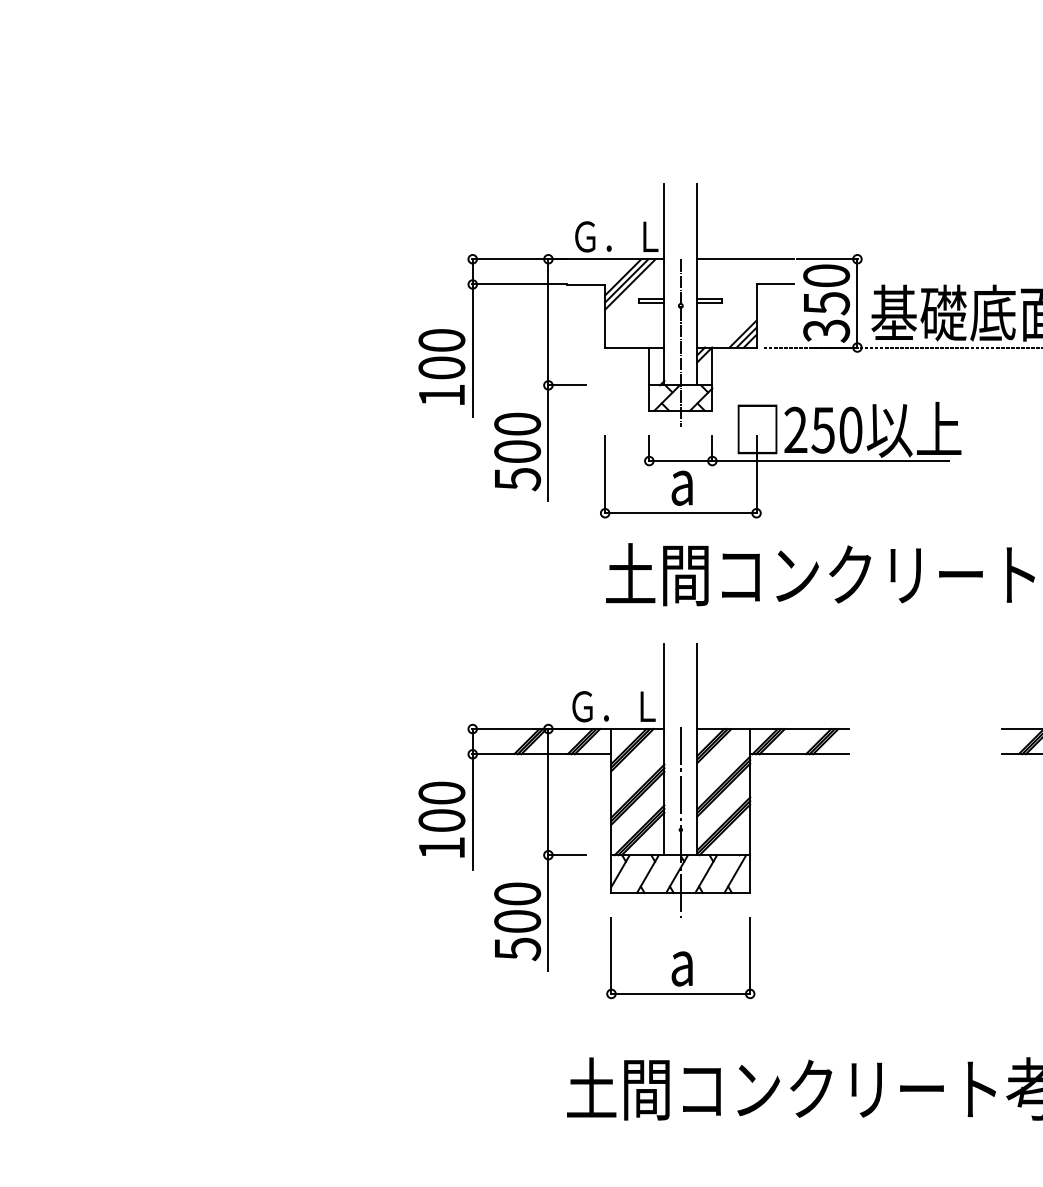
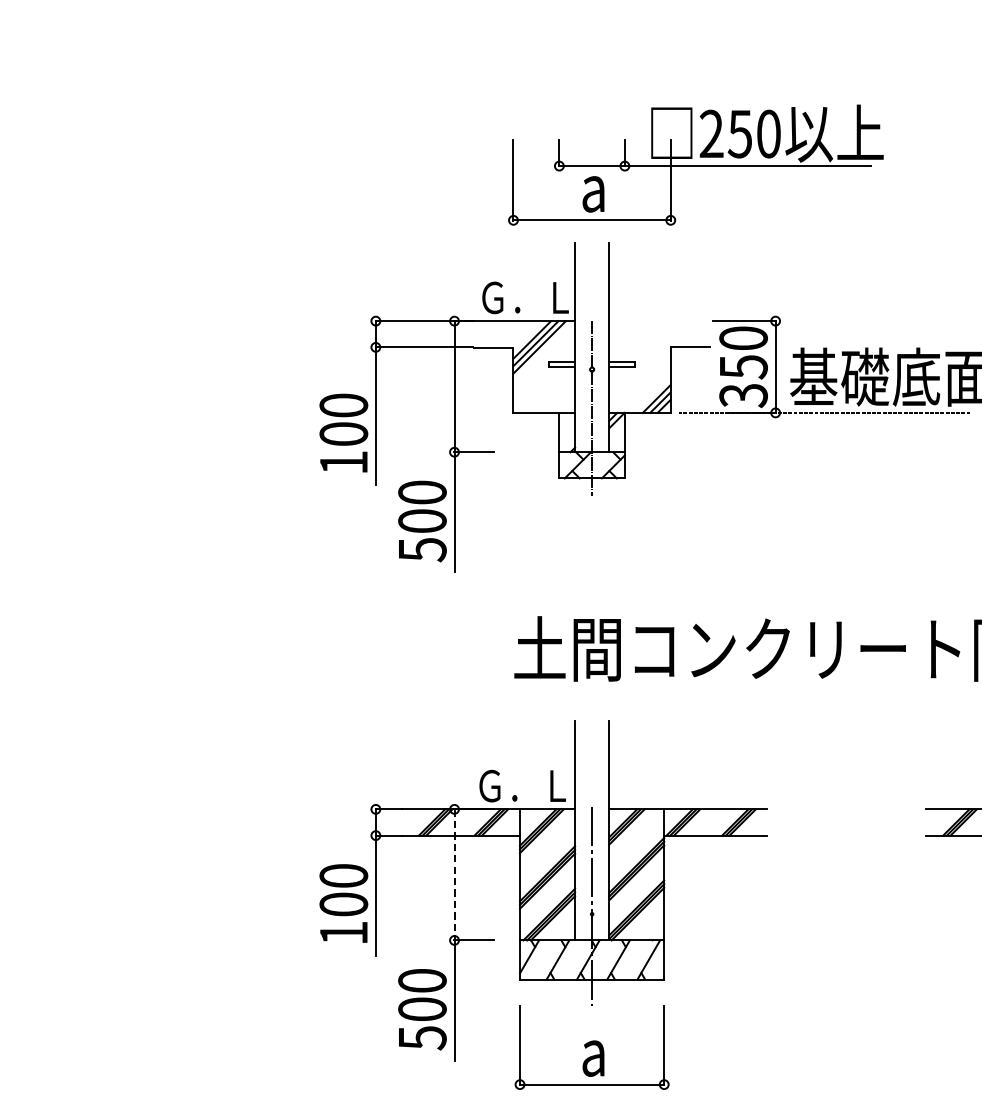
line: (745, 259) -> (659, 321), removed
part: (780, 460) -> (695, 165), moved
line: (548, 792) -> (454, 875), solid -> dashed

